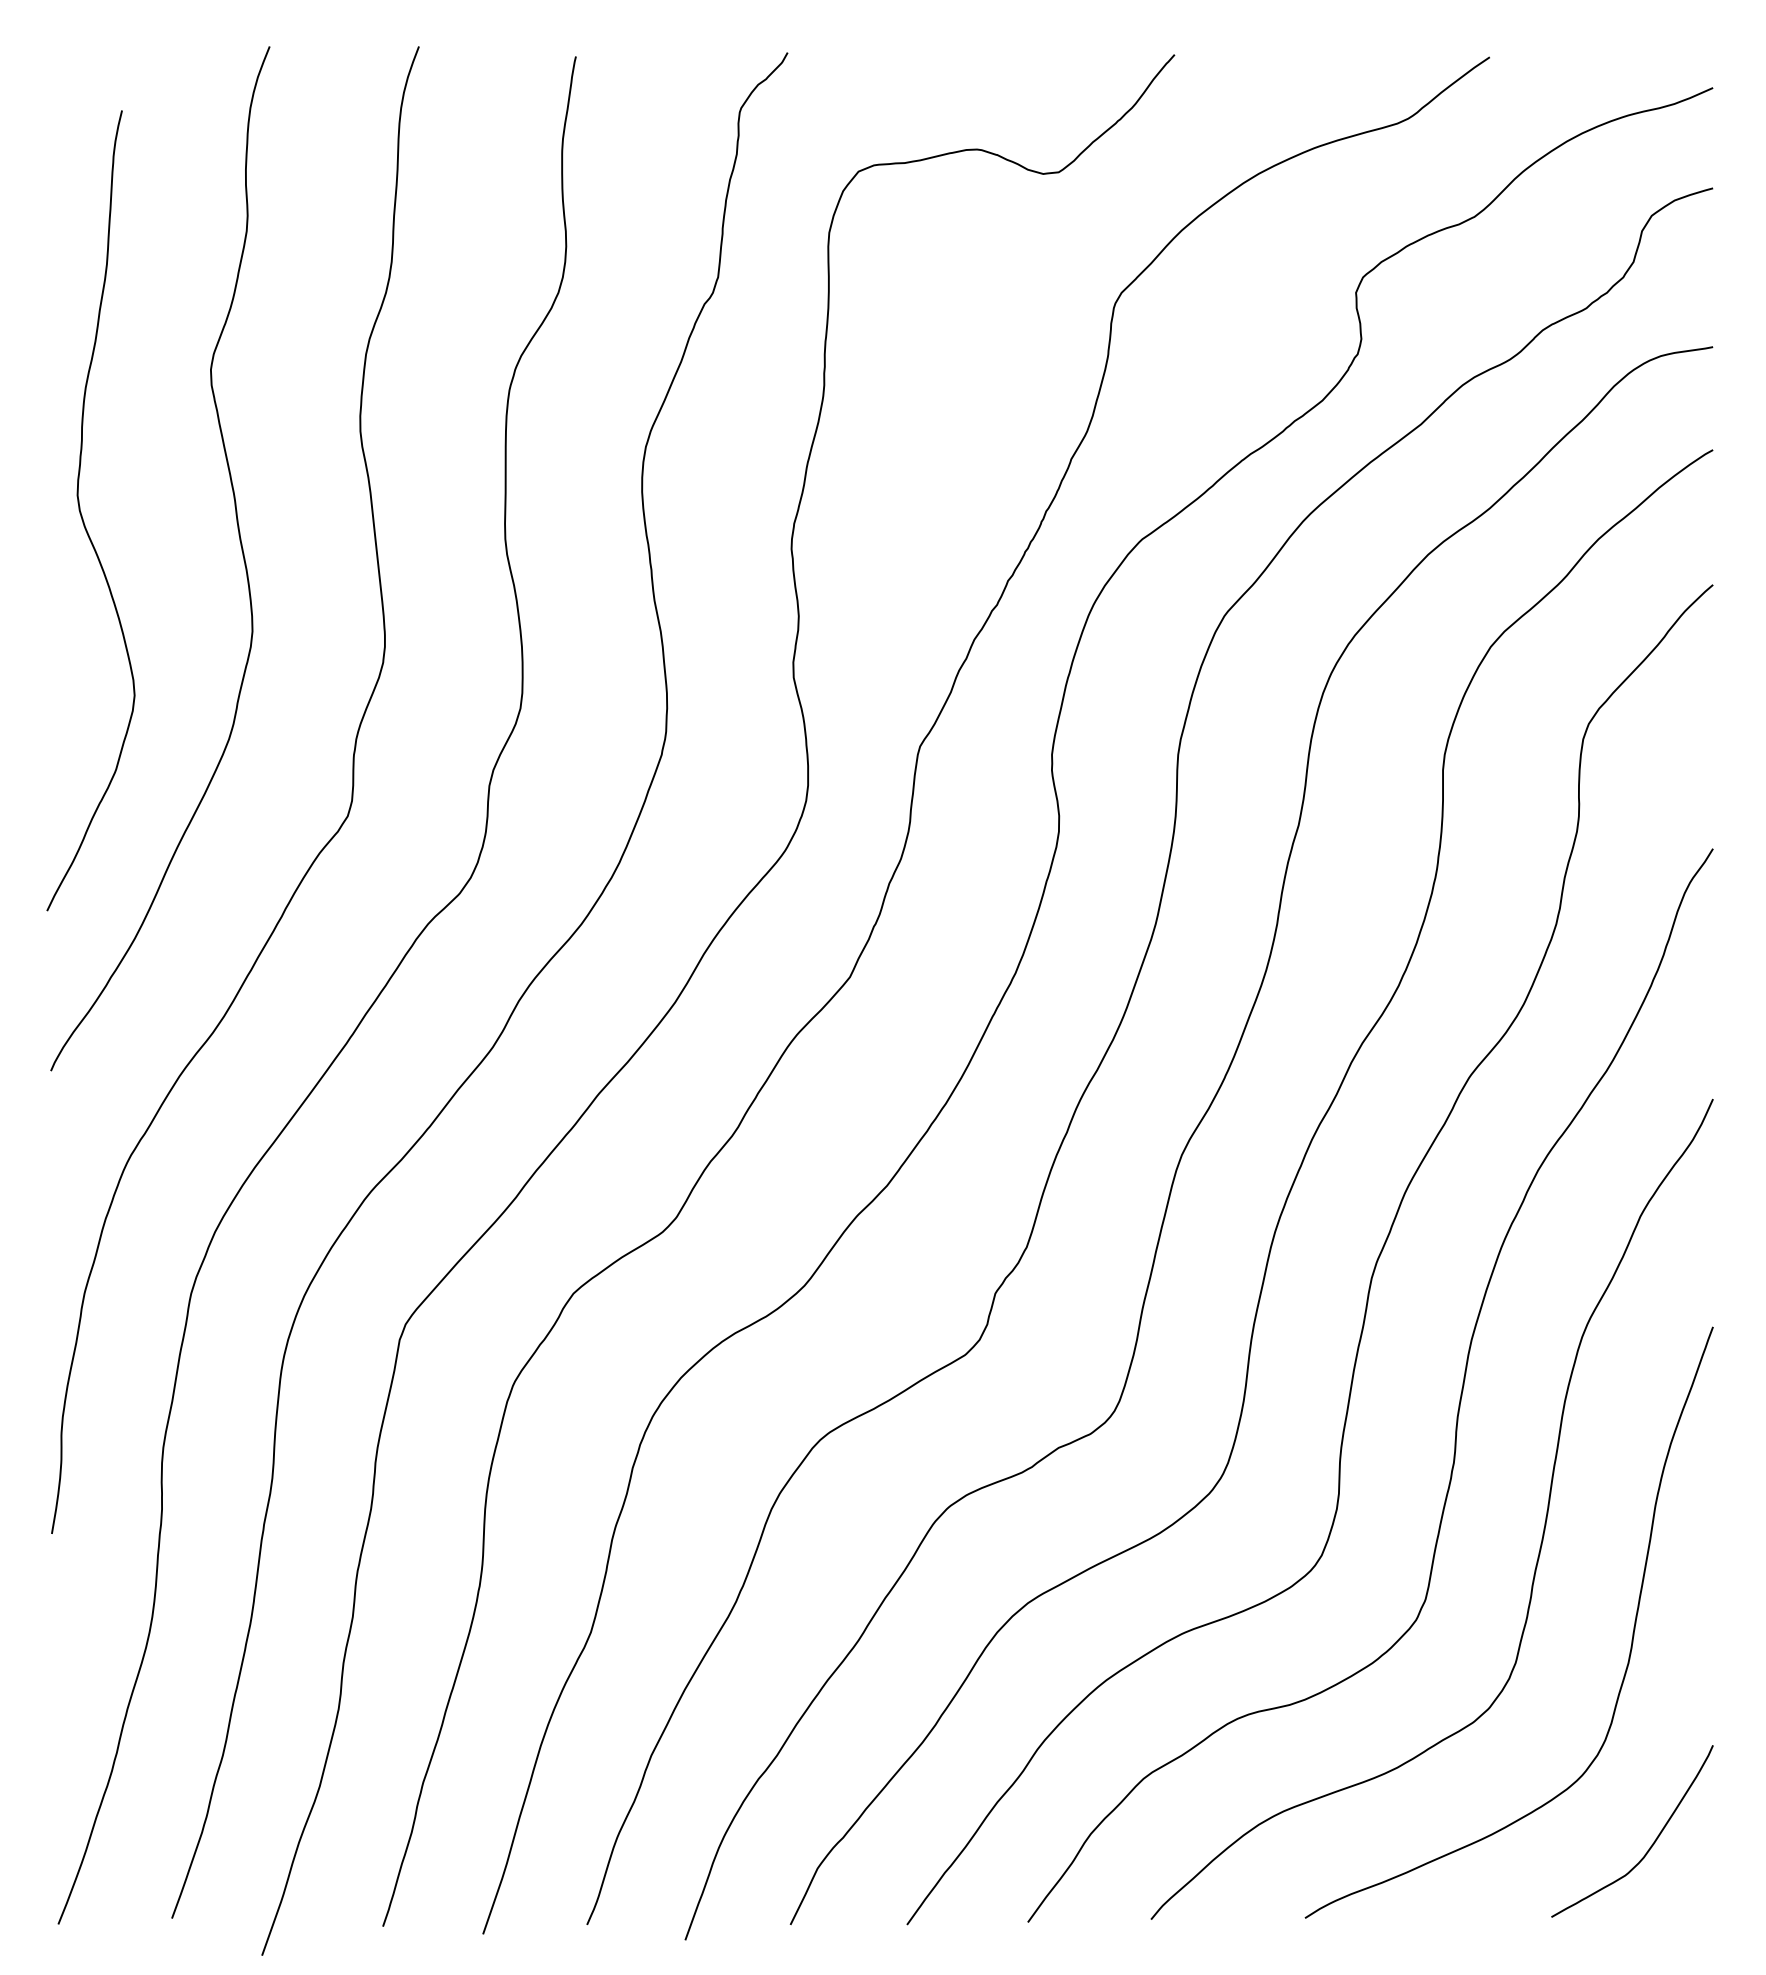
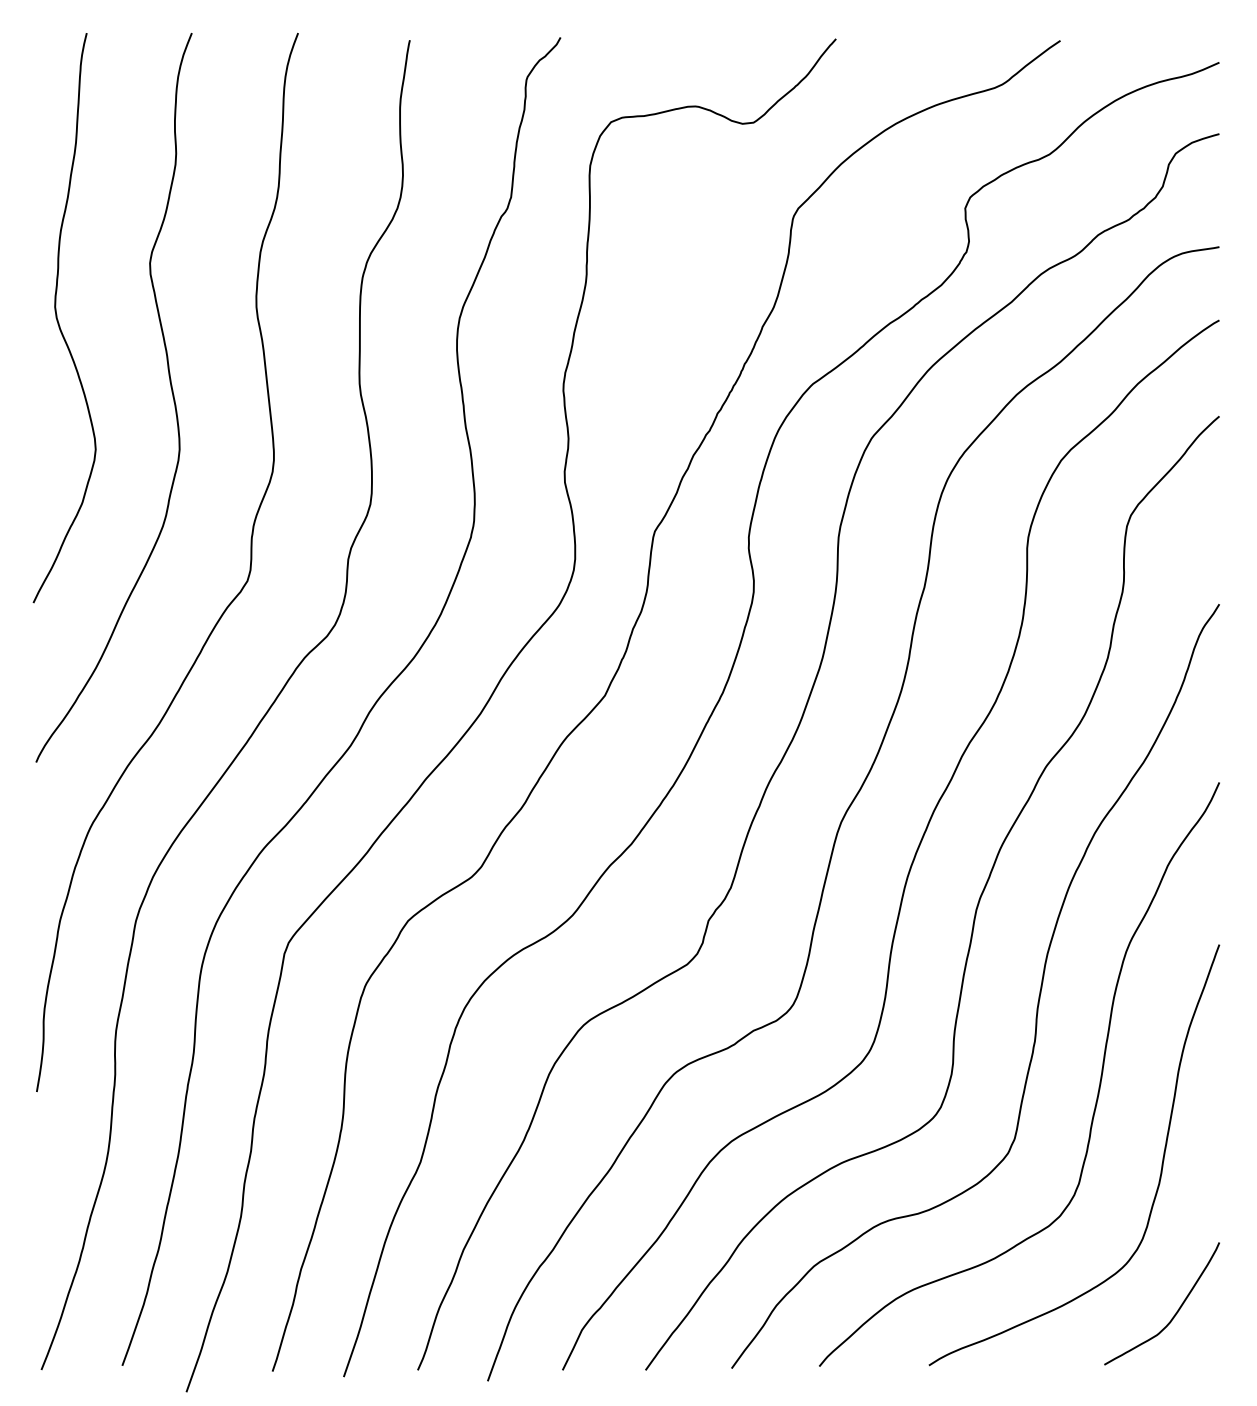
curve: (81, 512) -> (57, 319), moved

